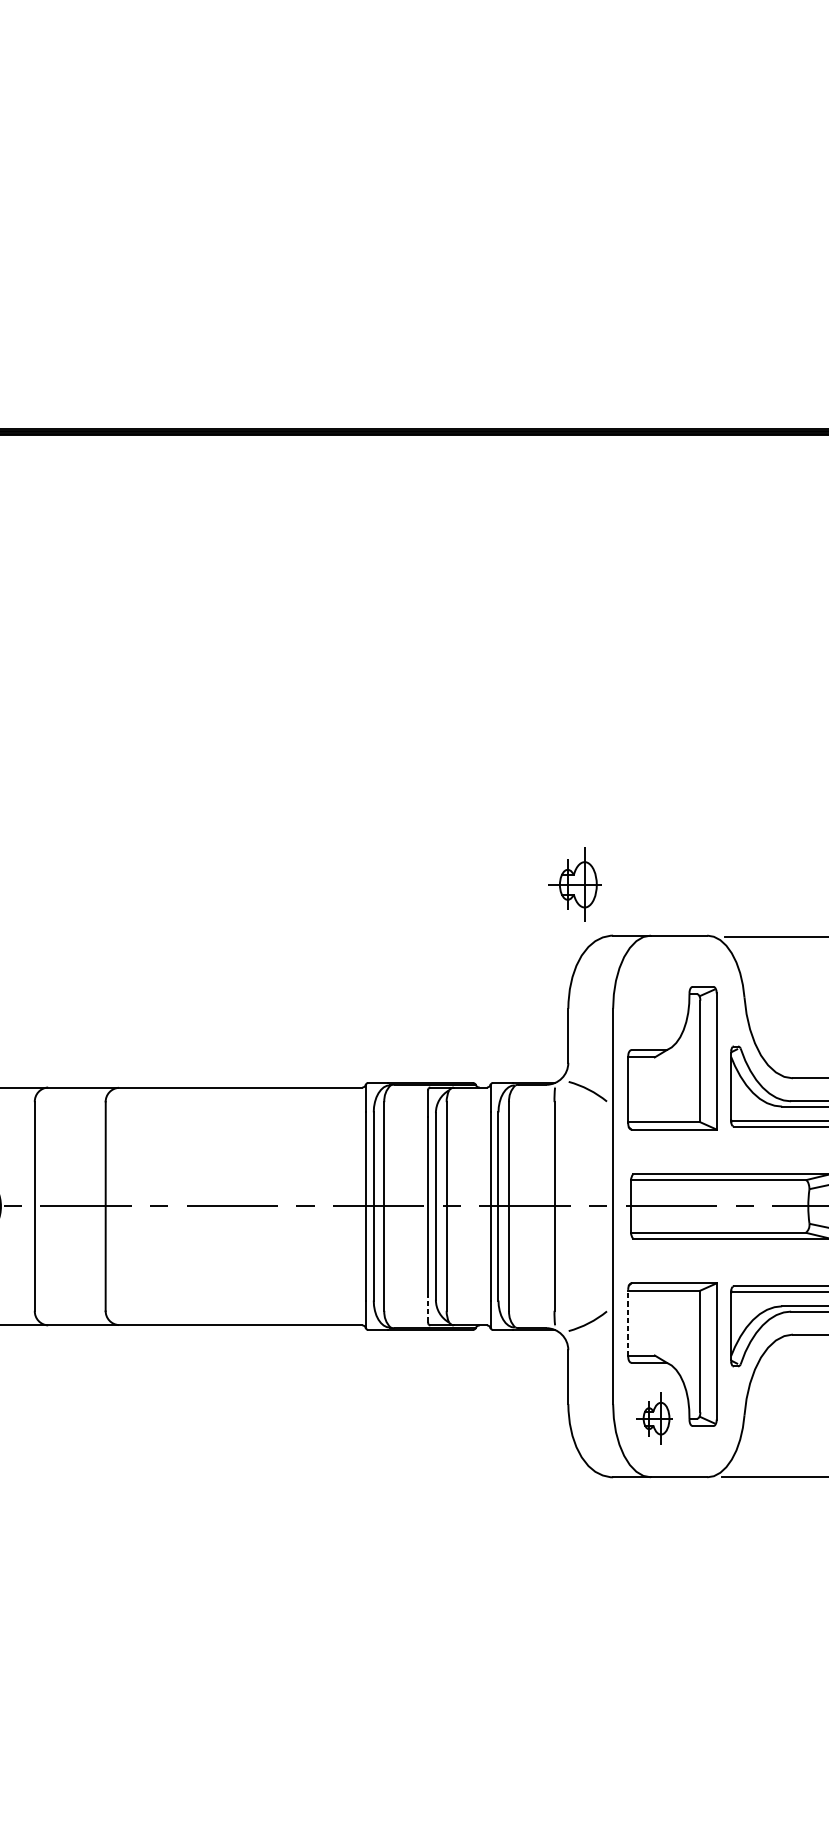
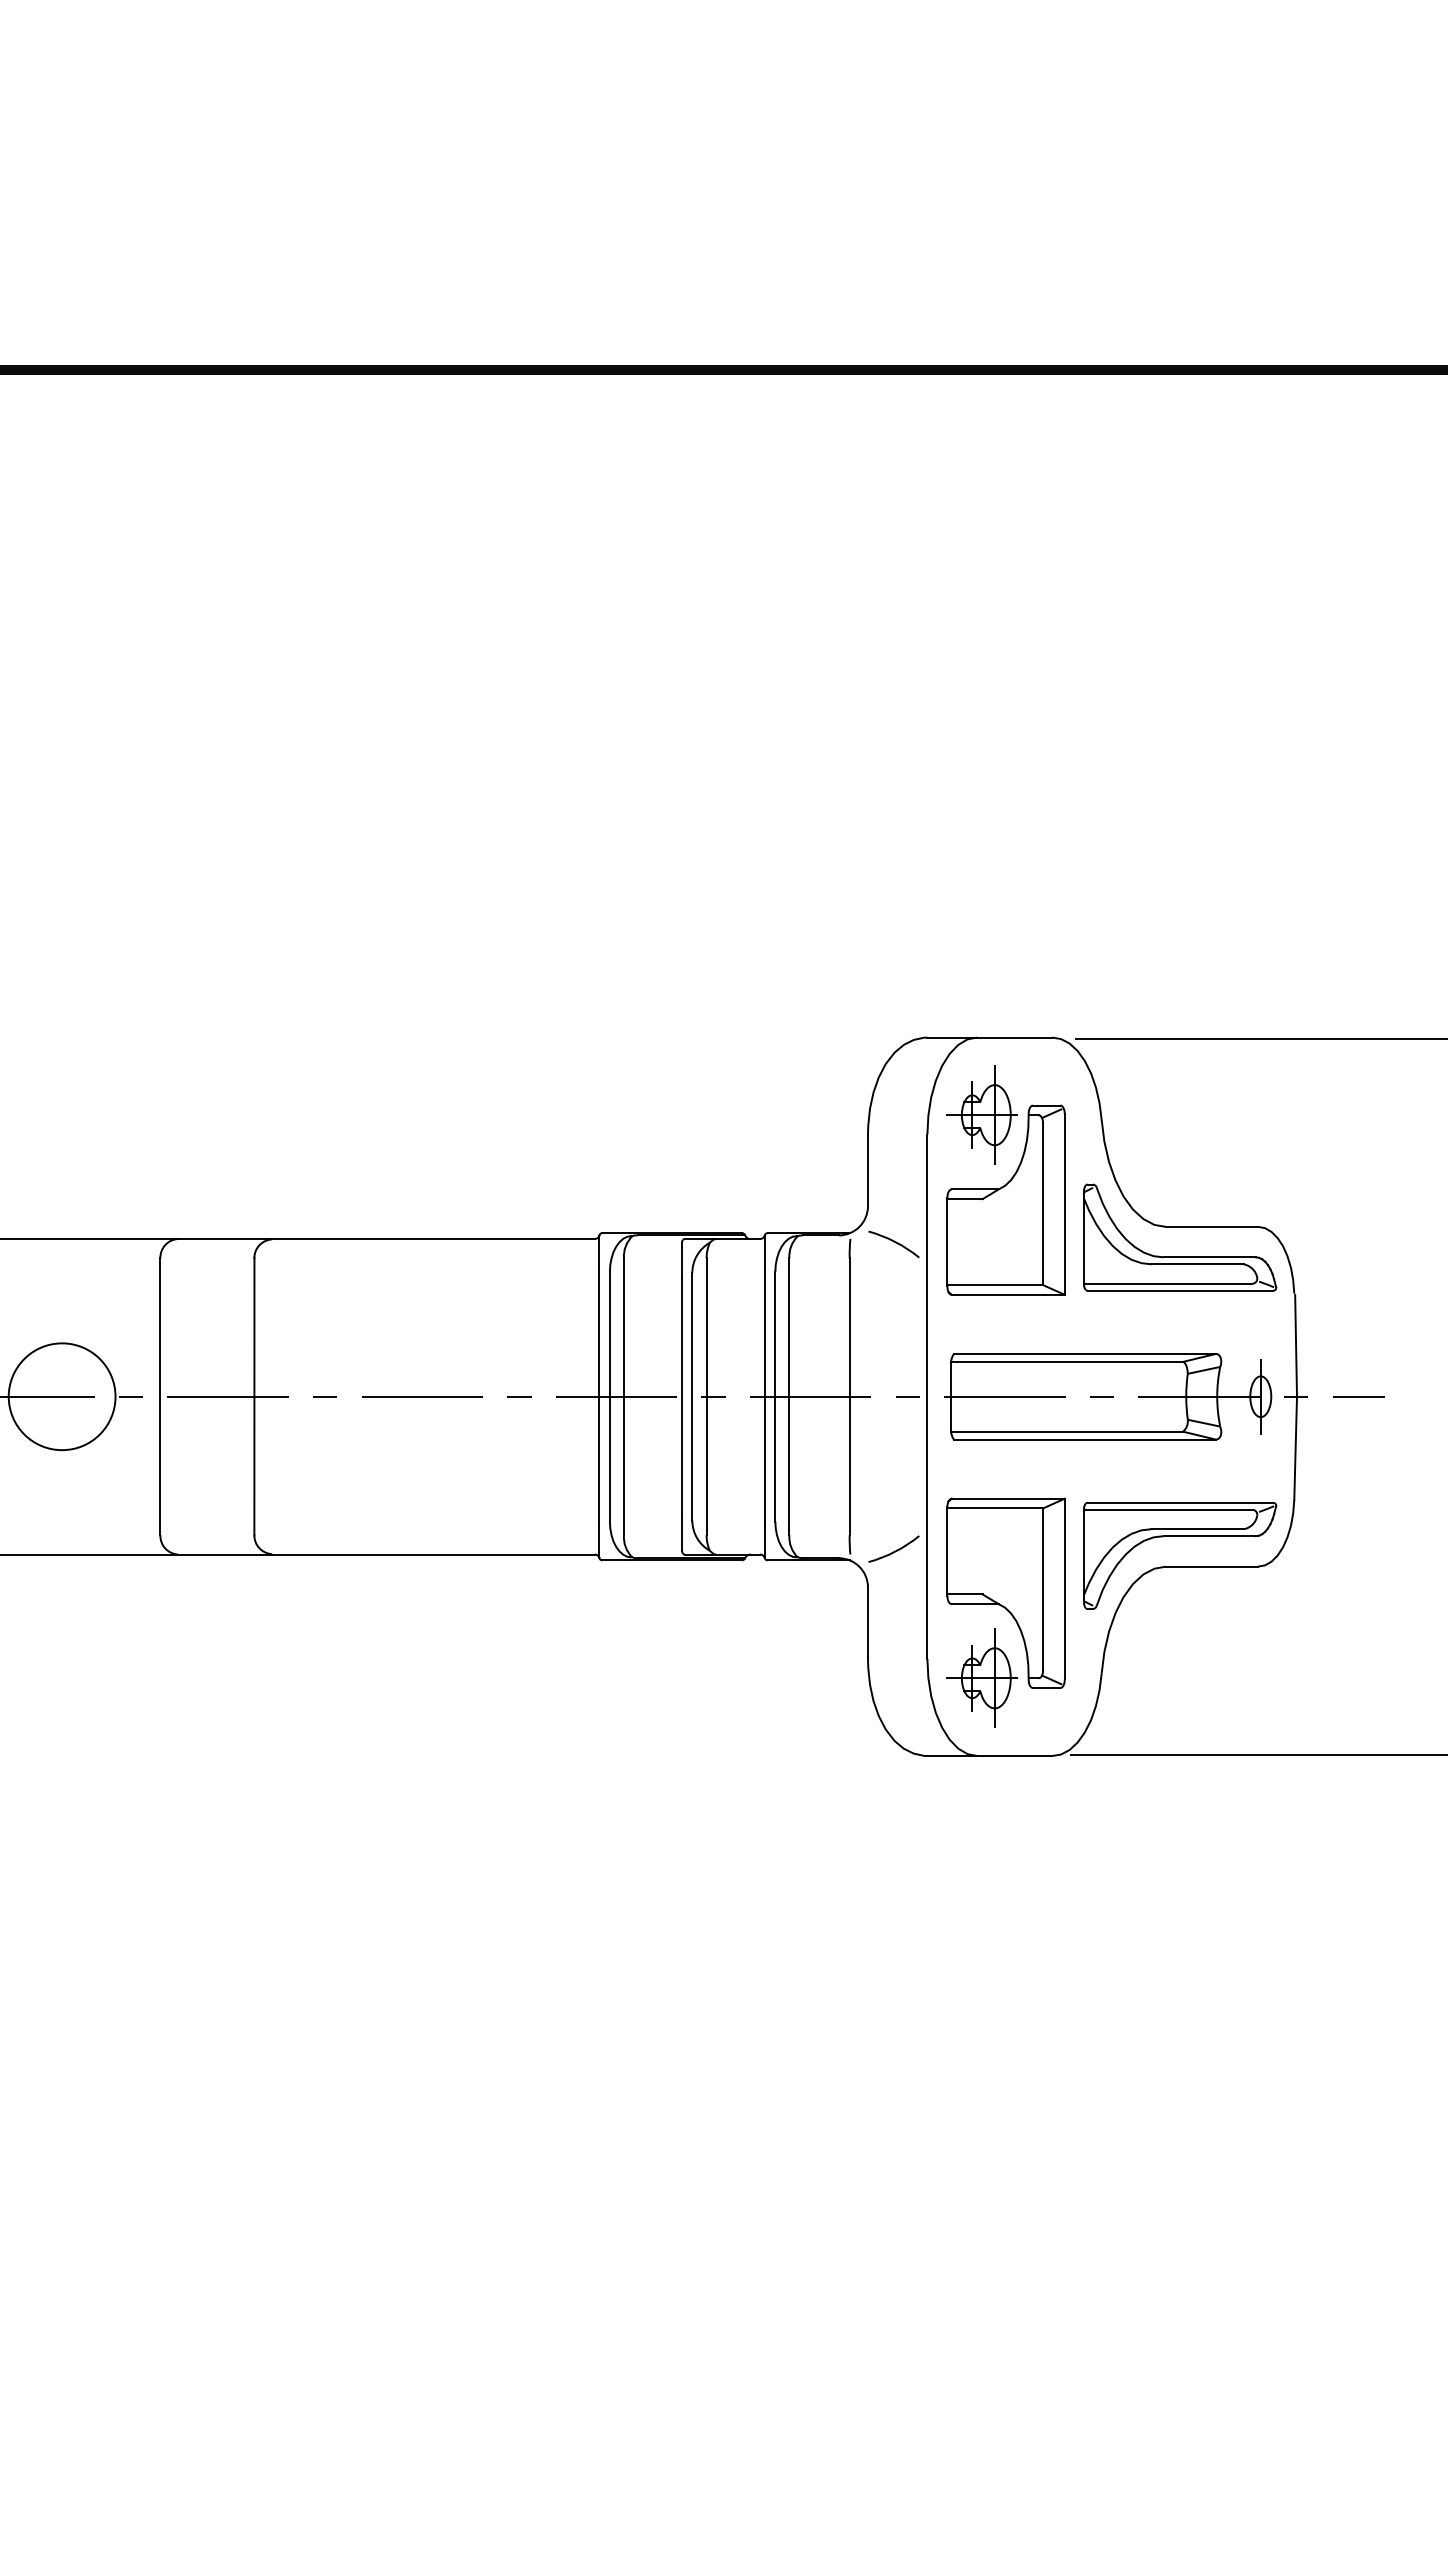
part: (574, 884) -> (981, 1114), moved
line: (428, 1309) -> (682, 1533), dashed -> solid
line: (628, 1322) -> (947, 1550), dashed -> solid
part: (653, 1418) -> (981, 1677), size x1.43

